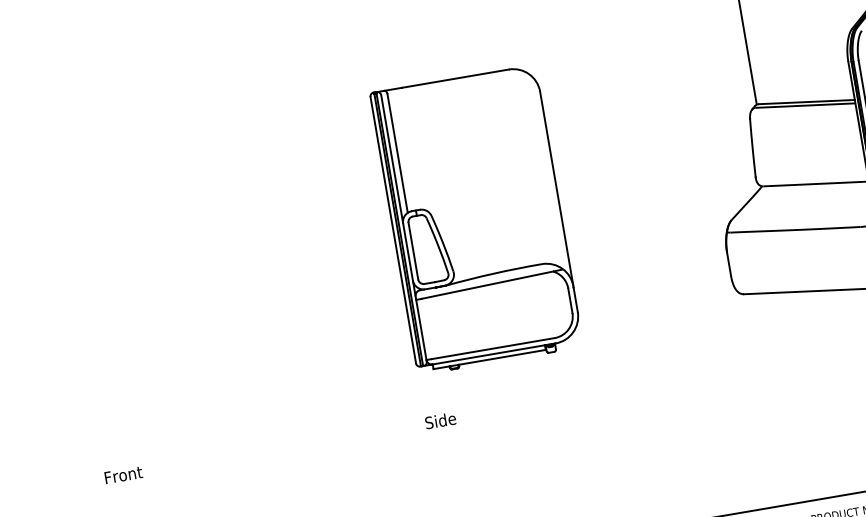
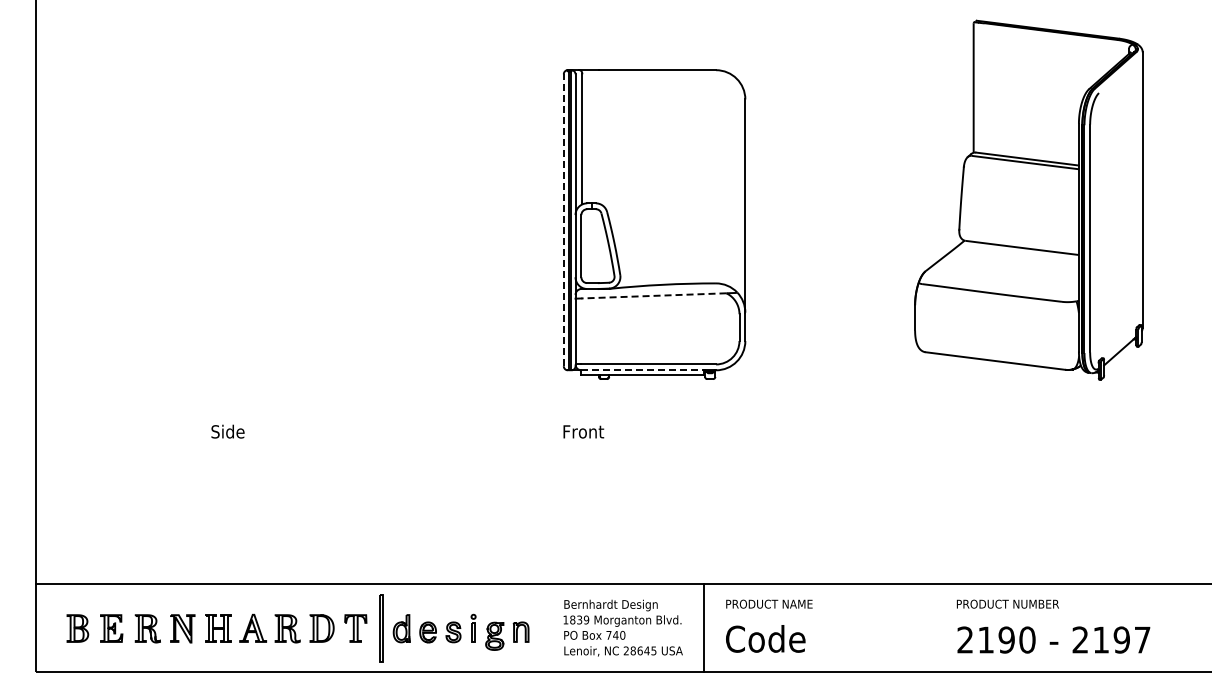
line: (393, 230) -> (563, 220), solid -> dashed
line: (486, 284) -> (653, 295), solid -> dashed
line: (489, 354) -> (643, 370), solid -> dashed
text: (444, 419) -> (583, 431), Side -> Front
text: (123, 474) -> (231, 431), Front -> Side

